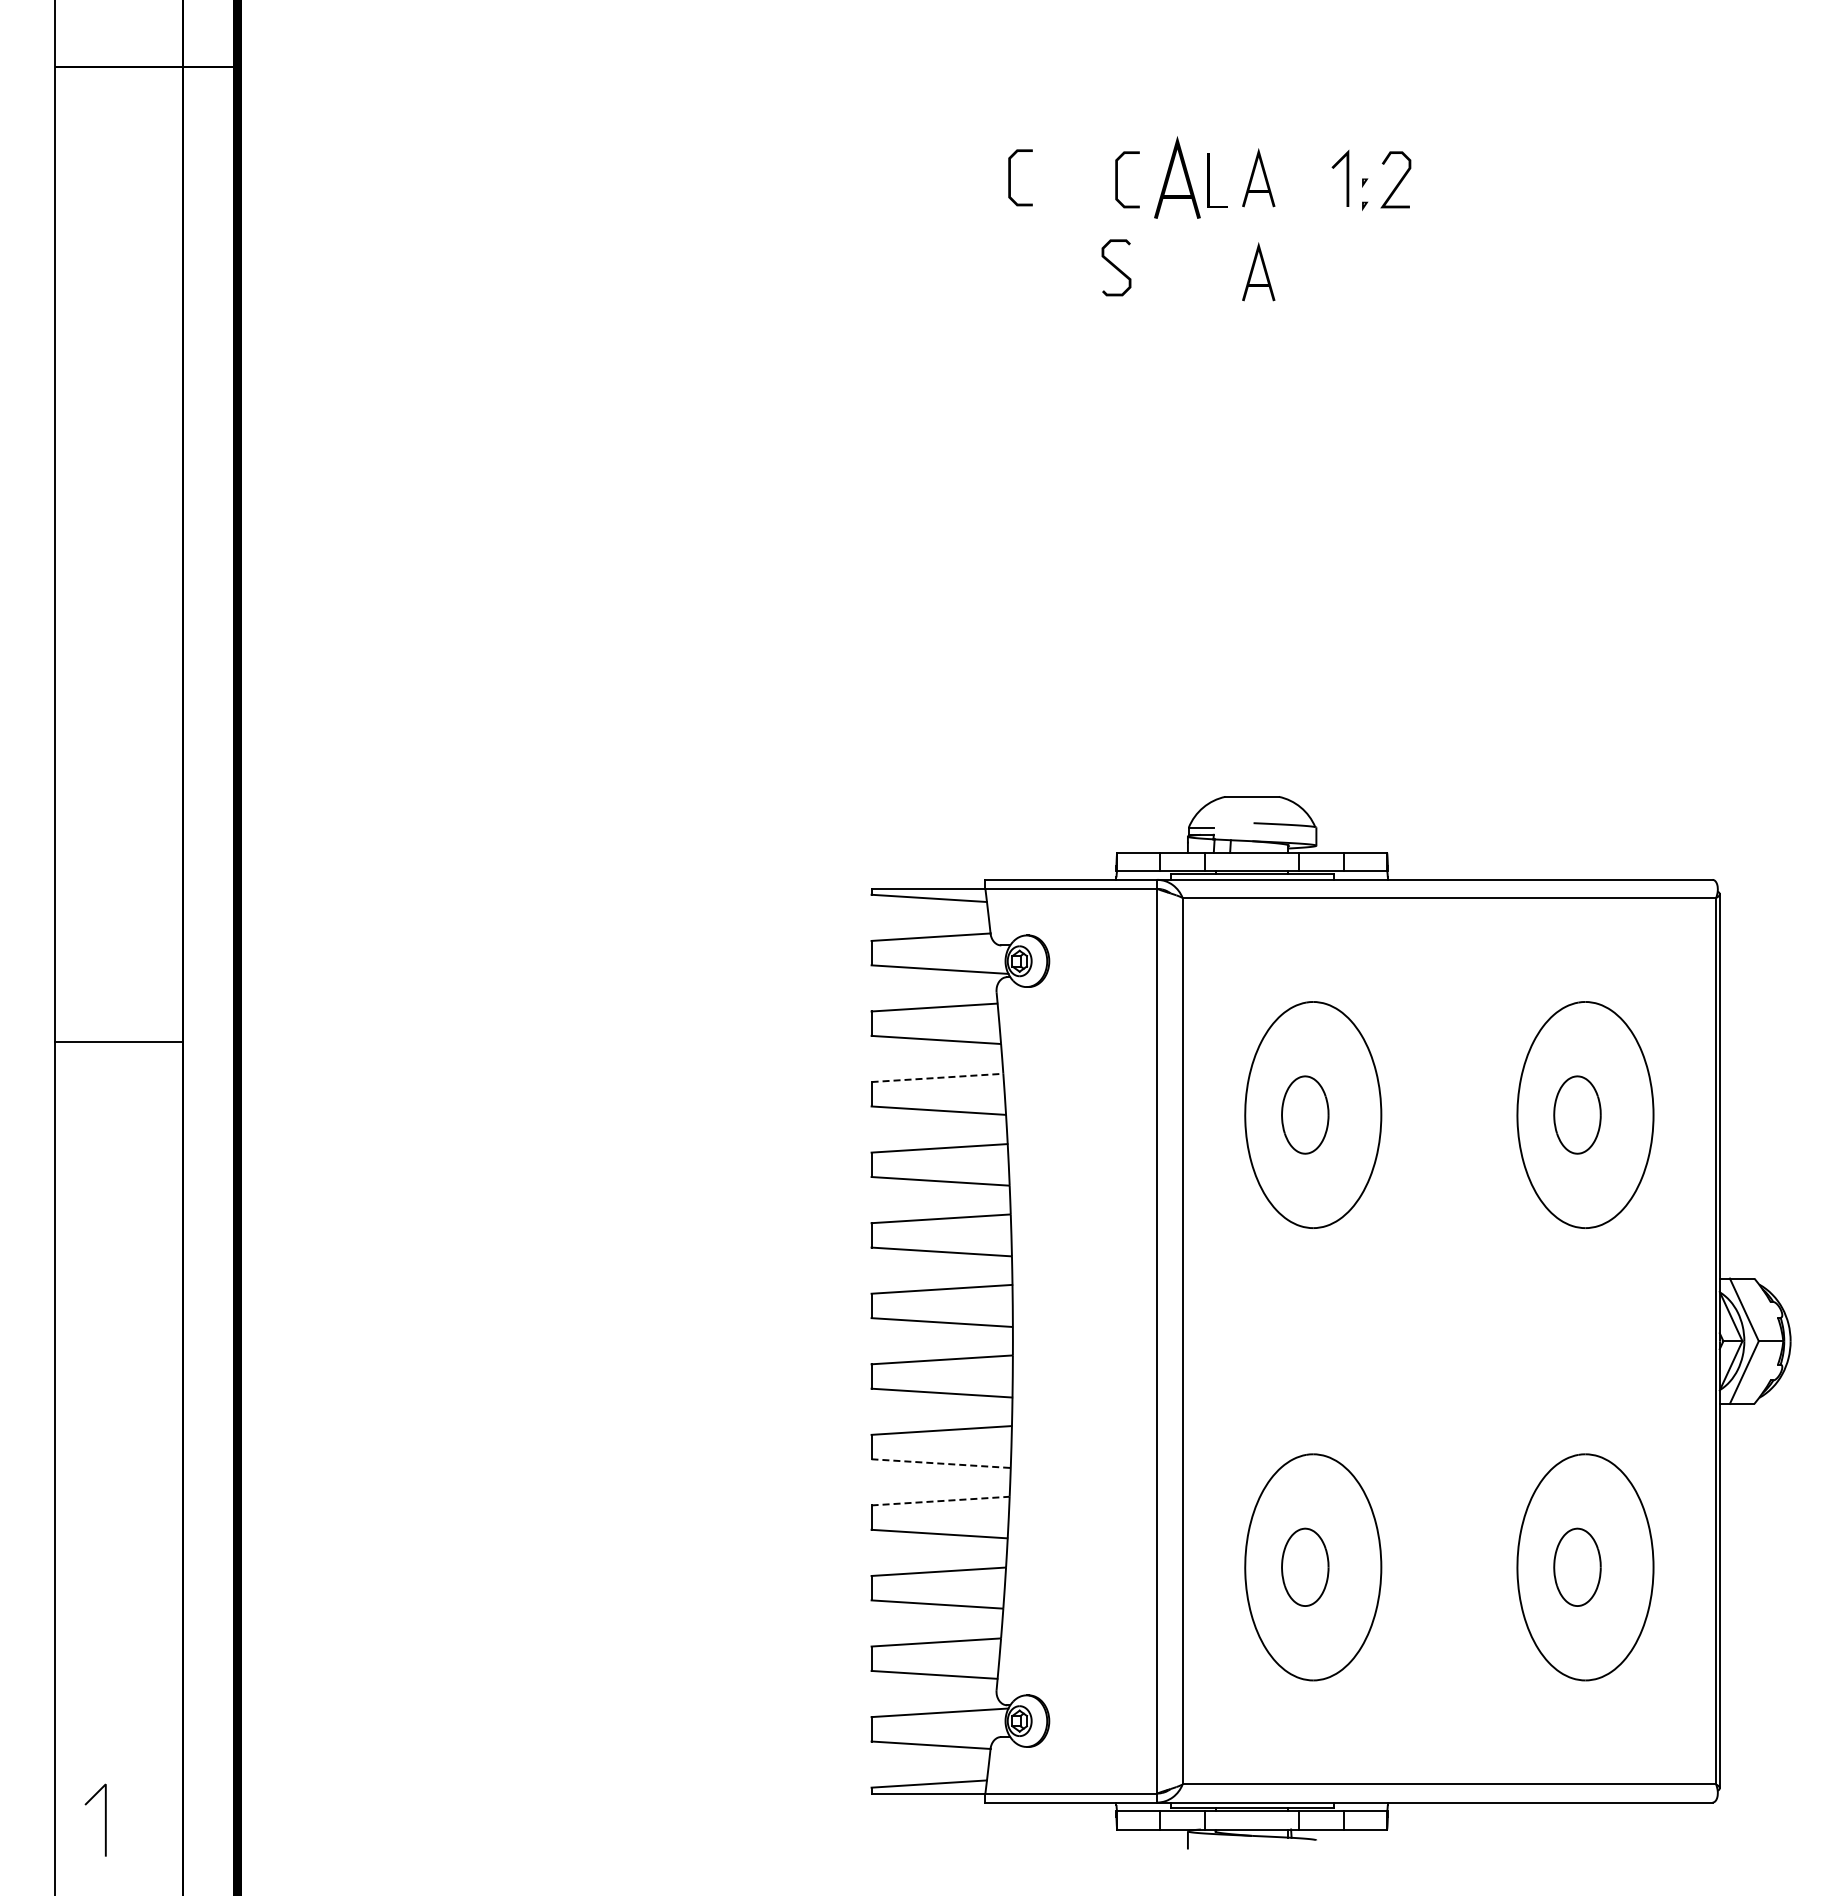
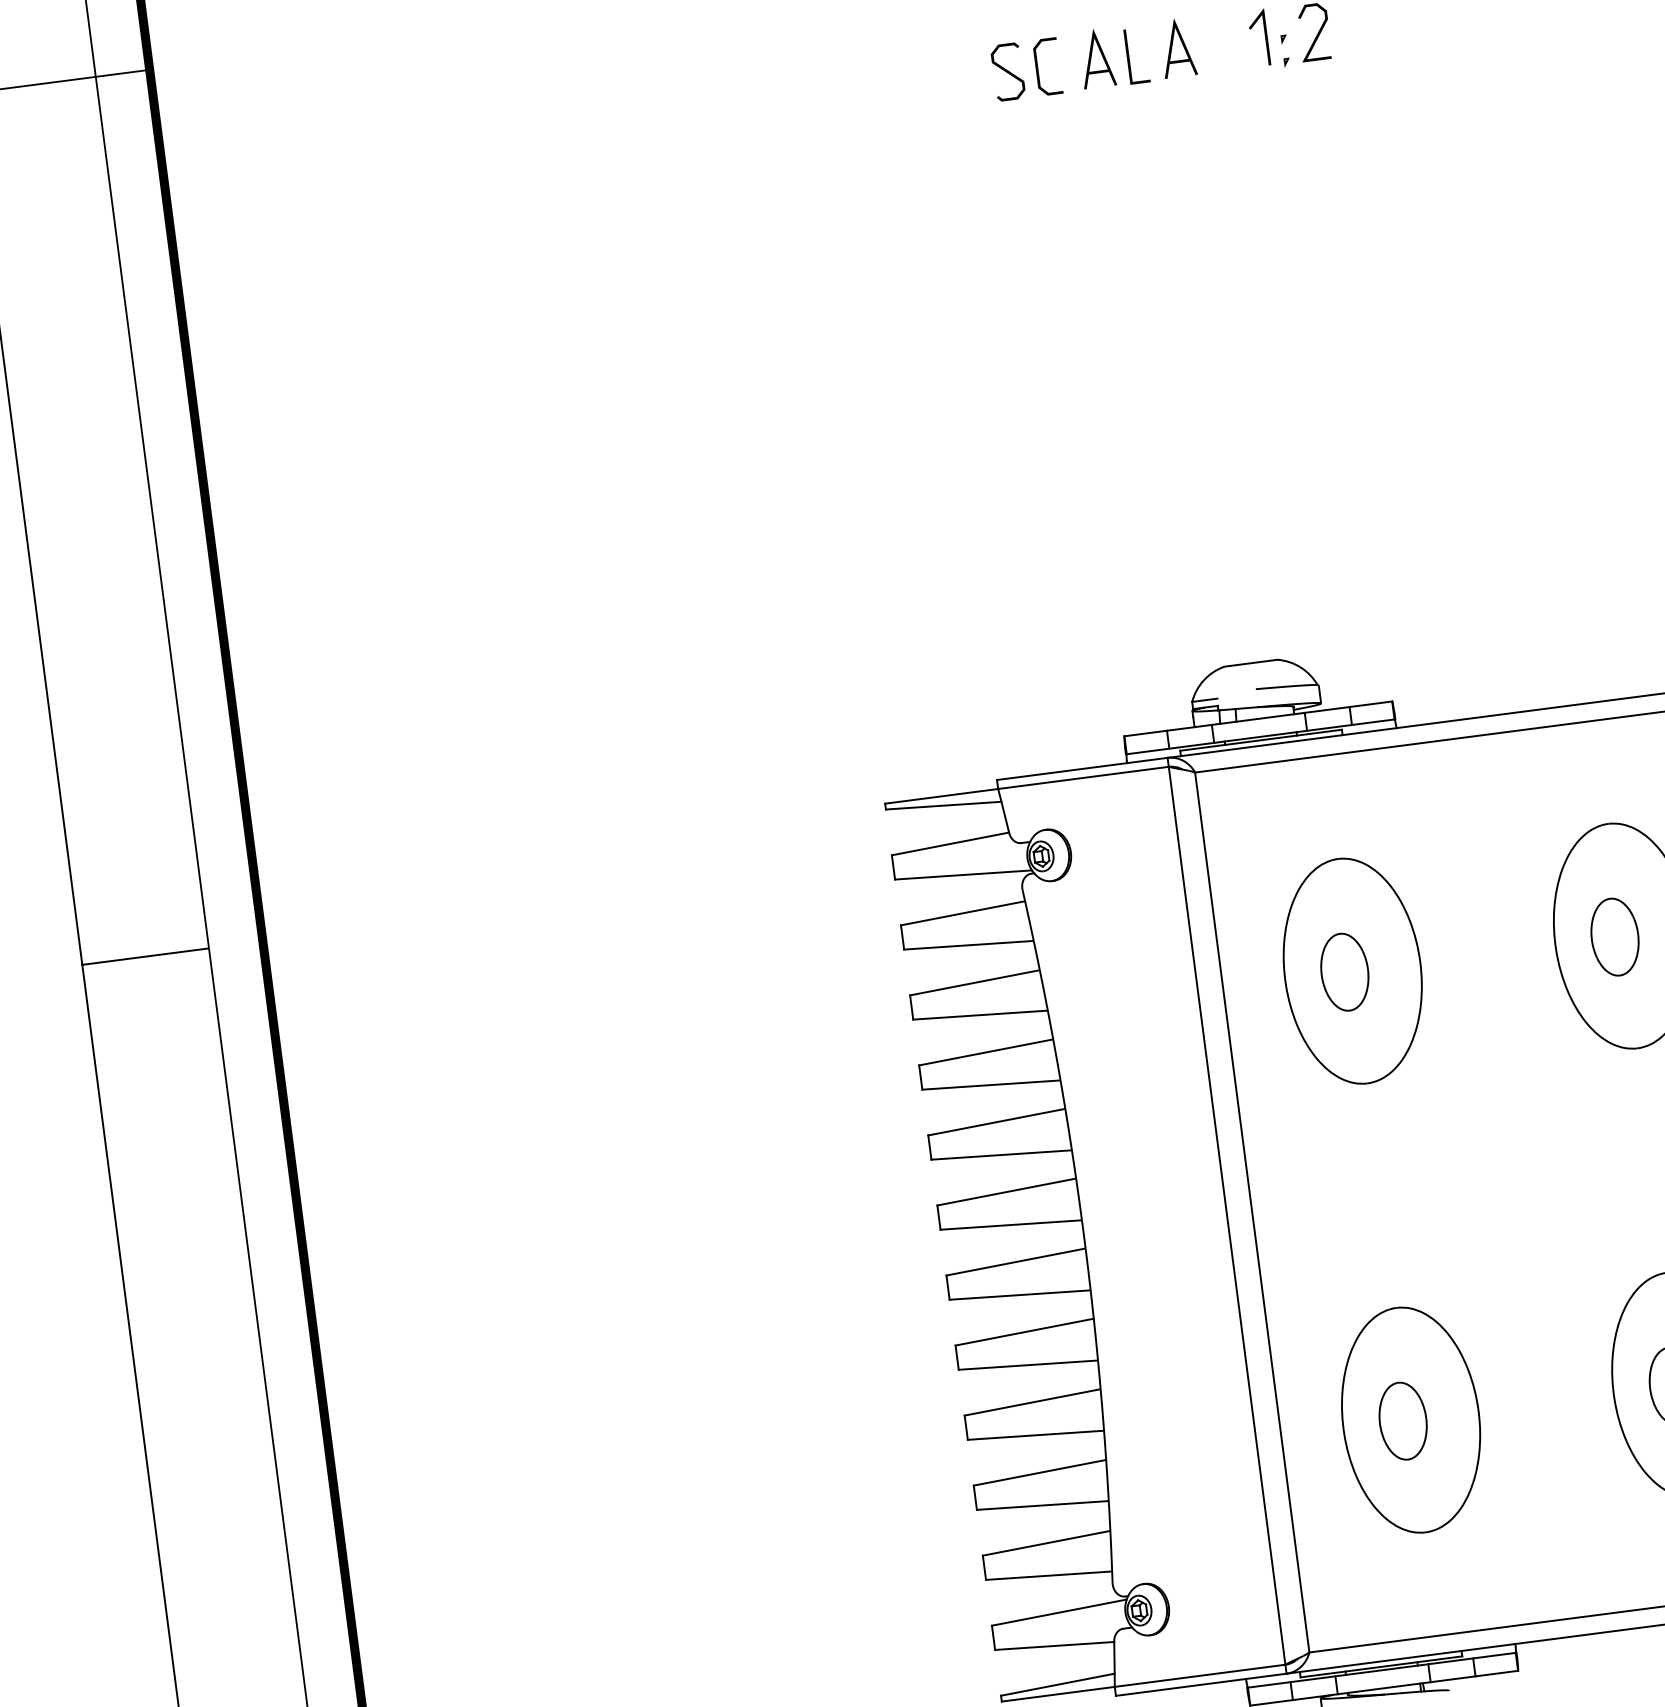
curve: (1010, 177) -> (931, 79), removed
part: (1176, 177) -> (1096, 58), size x0.71
curve: (1116, 267) -> (1008, 71), moved
part: (1258, 271) -> (1189, 140), removed
line: (118, 1042) -> (145, 956), moved
line: (937, 1077) -> (974, 982), dashed -> solid
line: (940, 1463) -> (1027, 1365), dashed -> solid
line: (940, 1501) -> (1032, 1402), dashed -> solid

